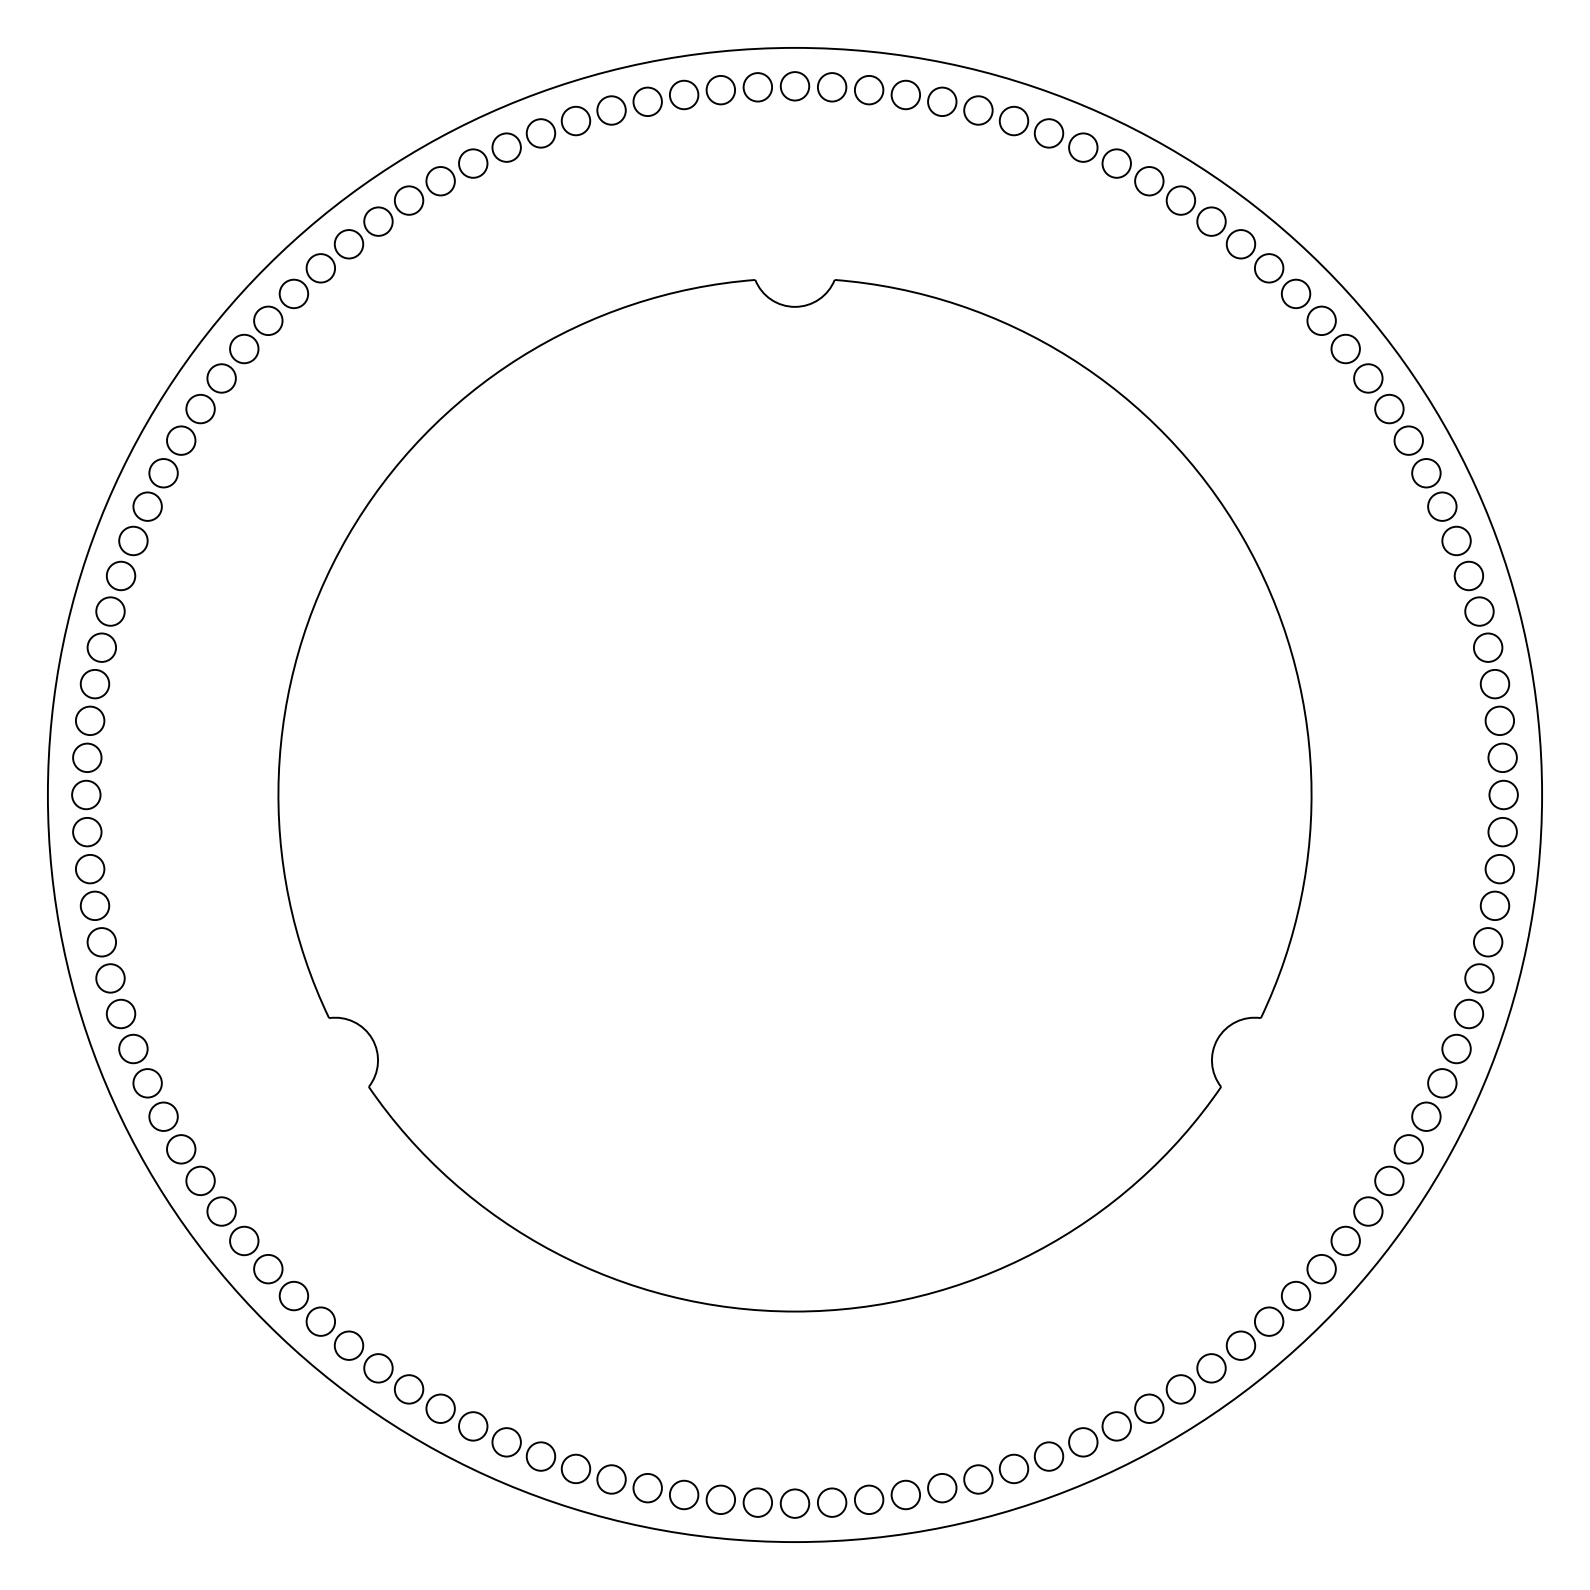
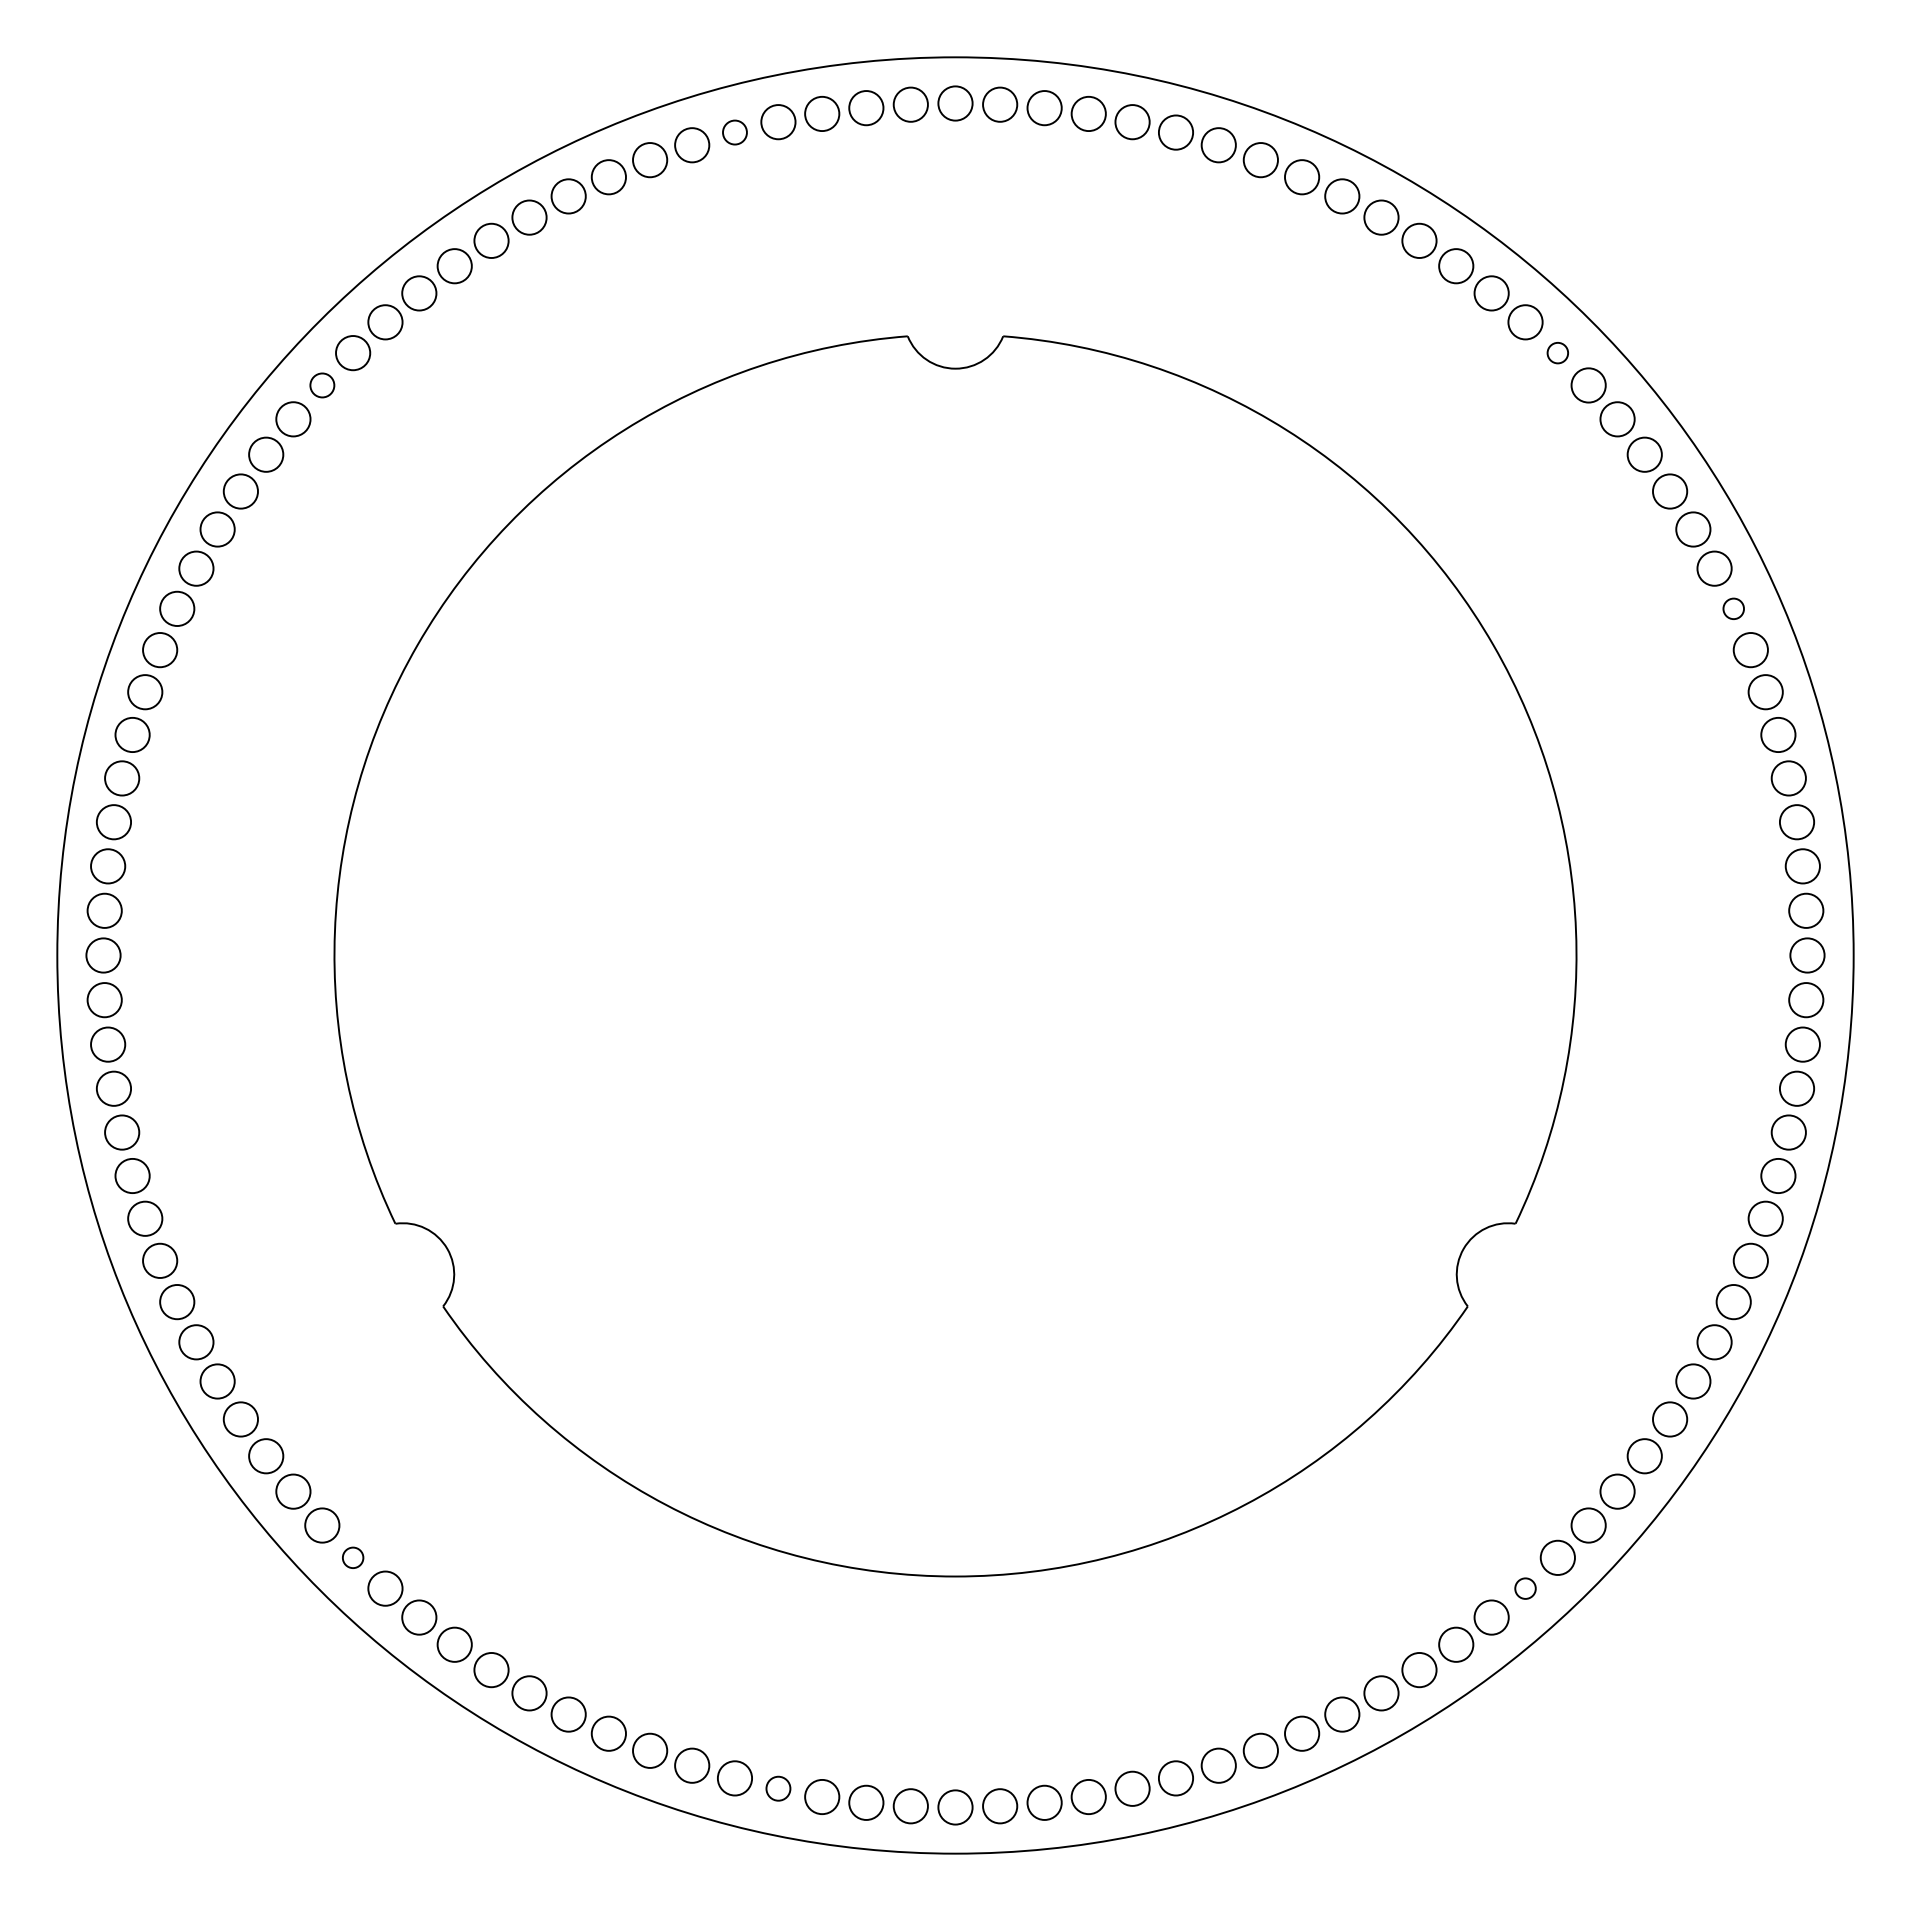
circle: (611, 110) -> (734, 132), size x0.7
circle: (1295, 294) -> (1557, 353), size x0.6
circle: (268, 320) -> (322, 385), size x0.7
circle: (1442, 506) -> (1733, 608), size x0.6
circle: (294, 1295) -> (353, 1557), size x0.6
circle: (1269, 1321) -> (1525, 1588), size x0.6
circle: (647, 1487) -> (778, 1788), size x0.7

